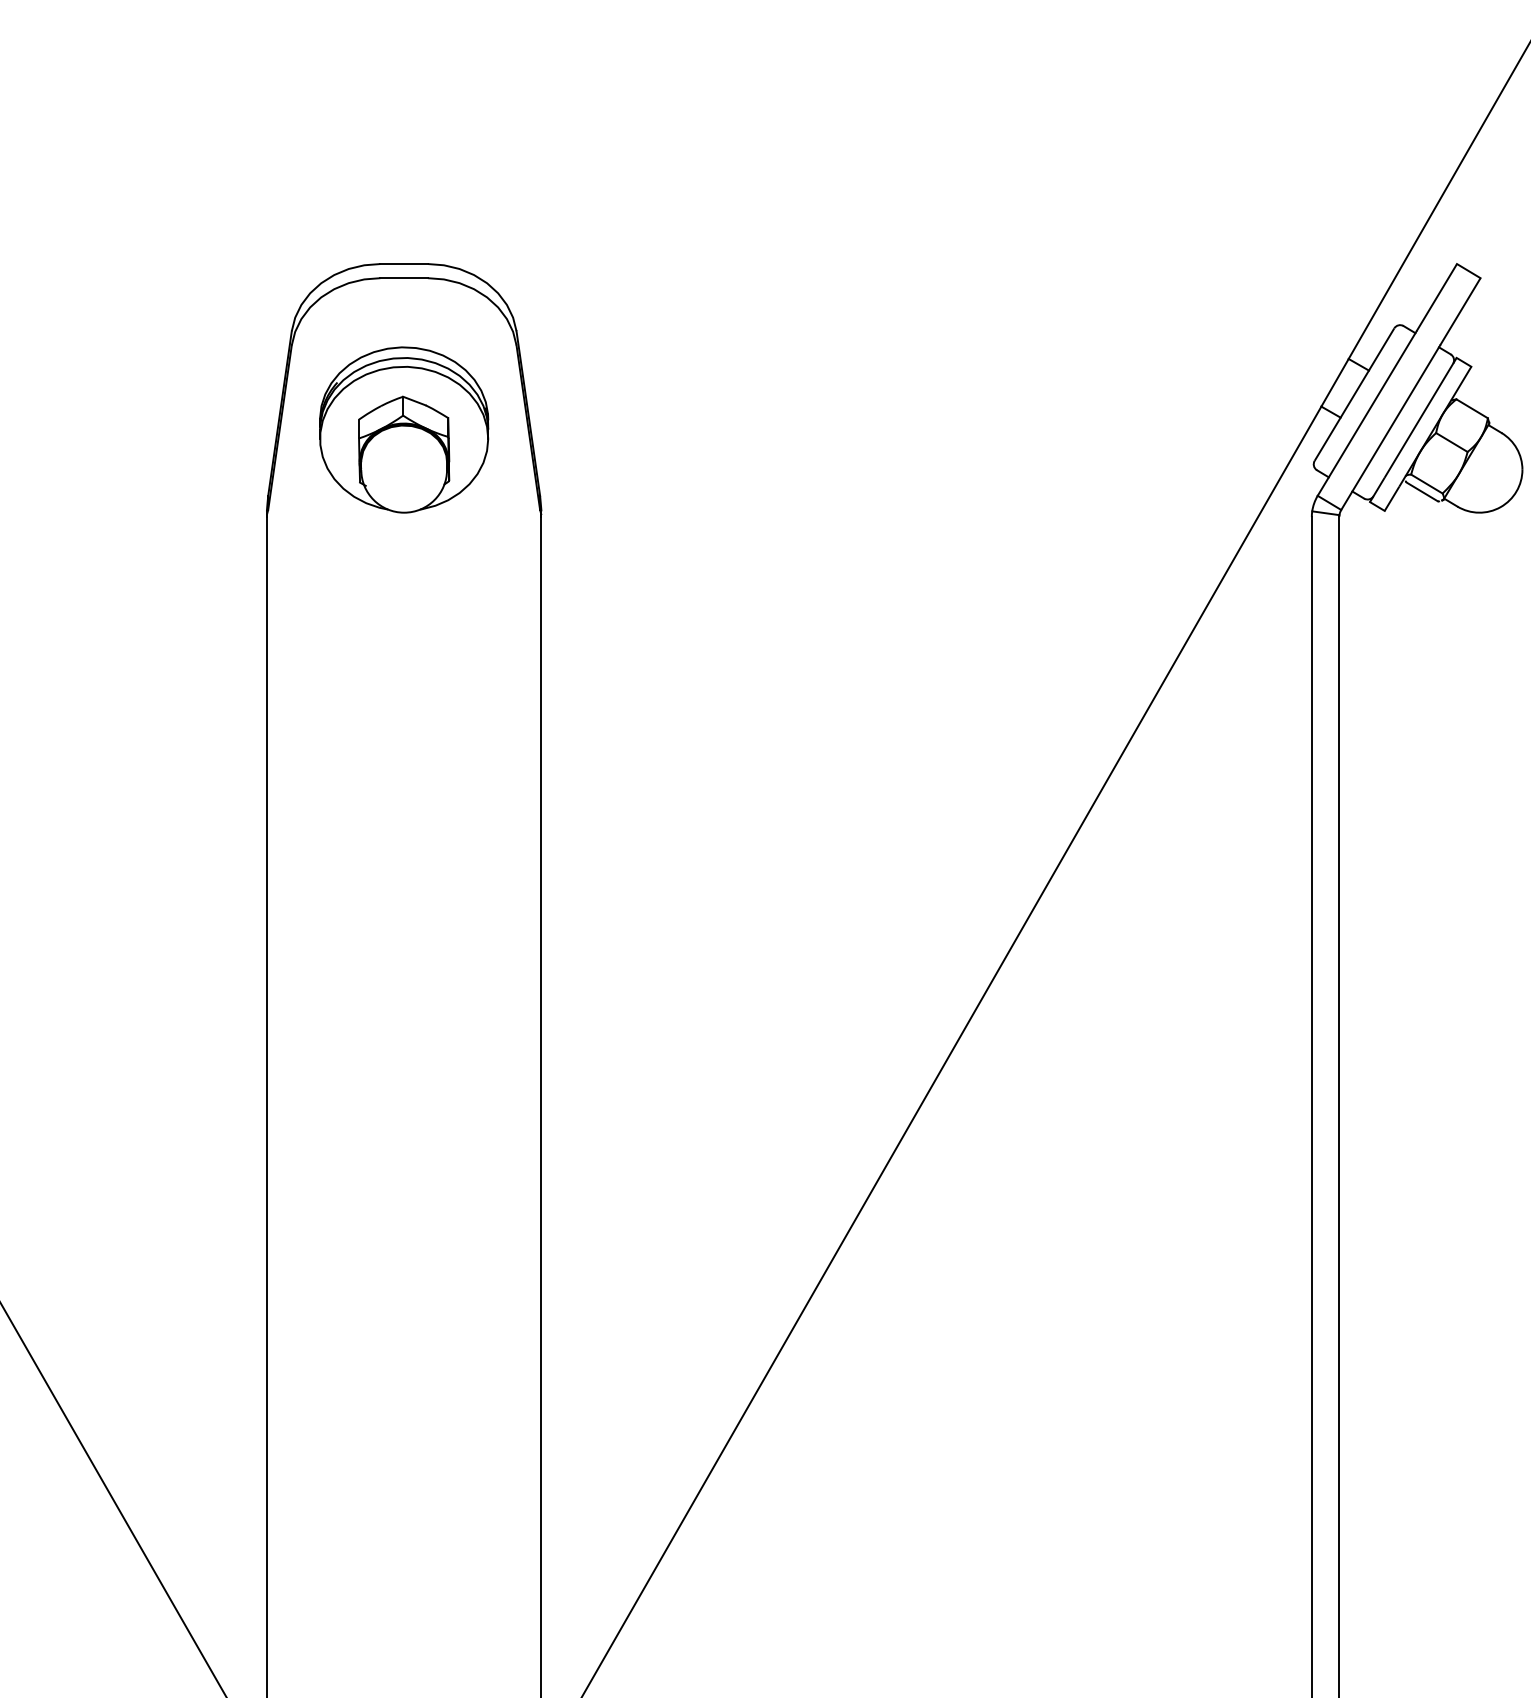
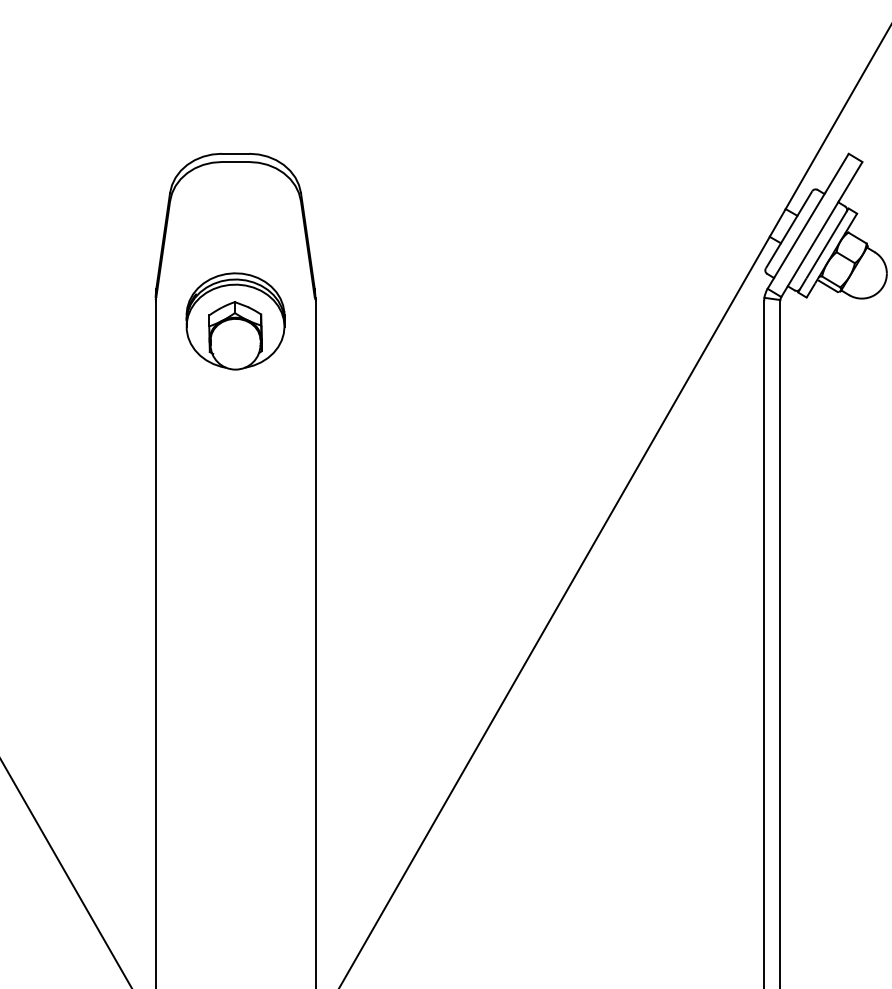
part: (404, 430) -> (235, 321), moved

